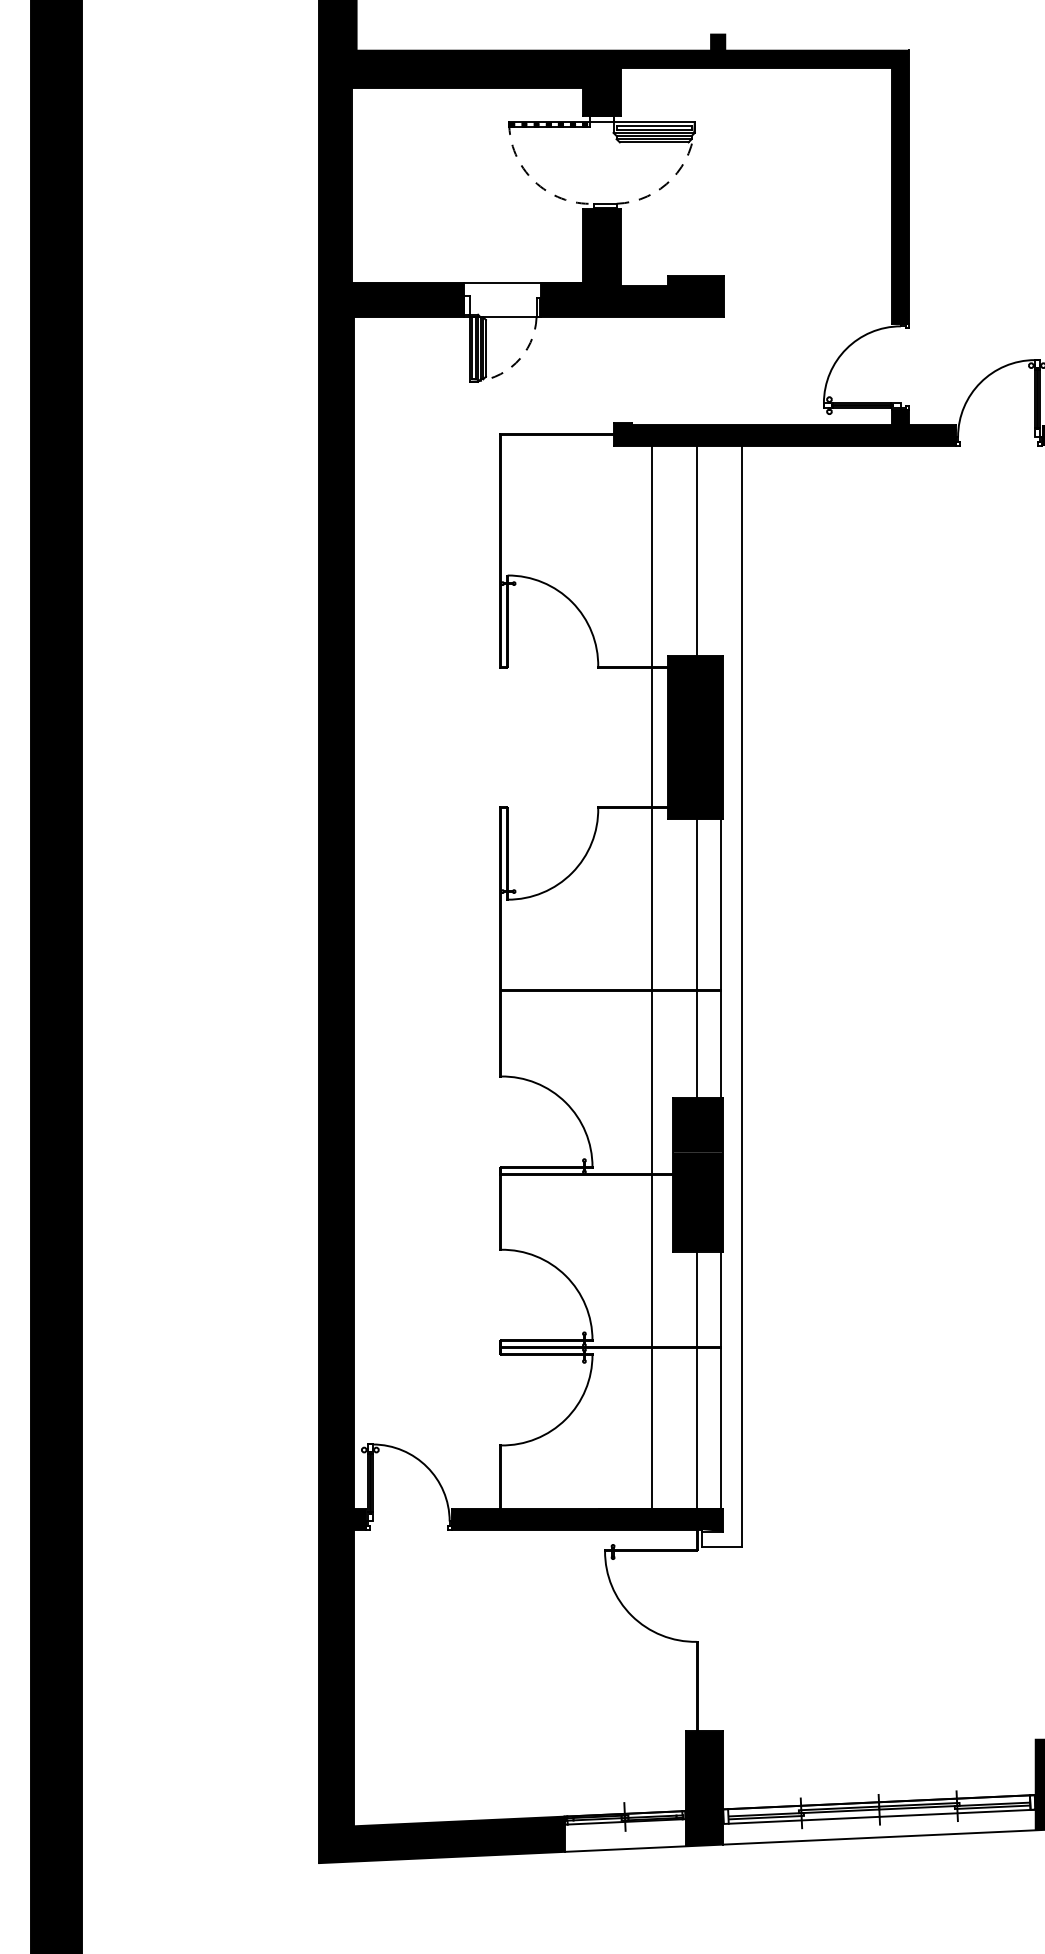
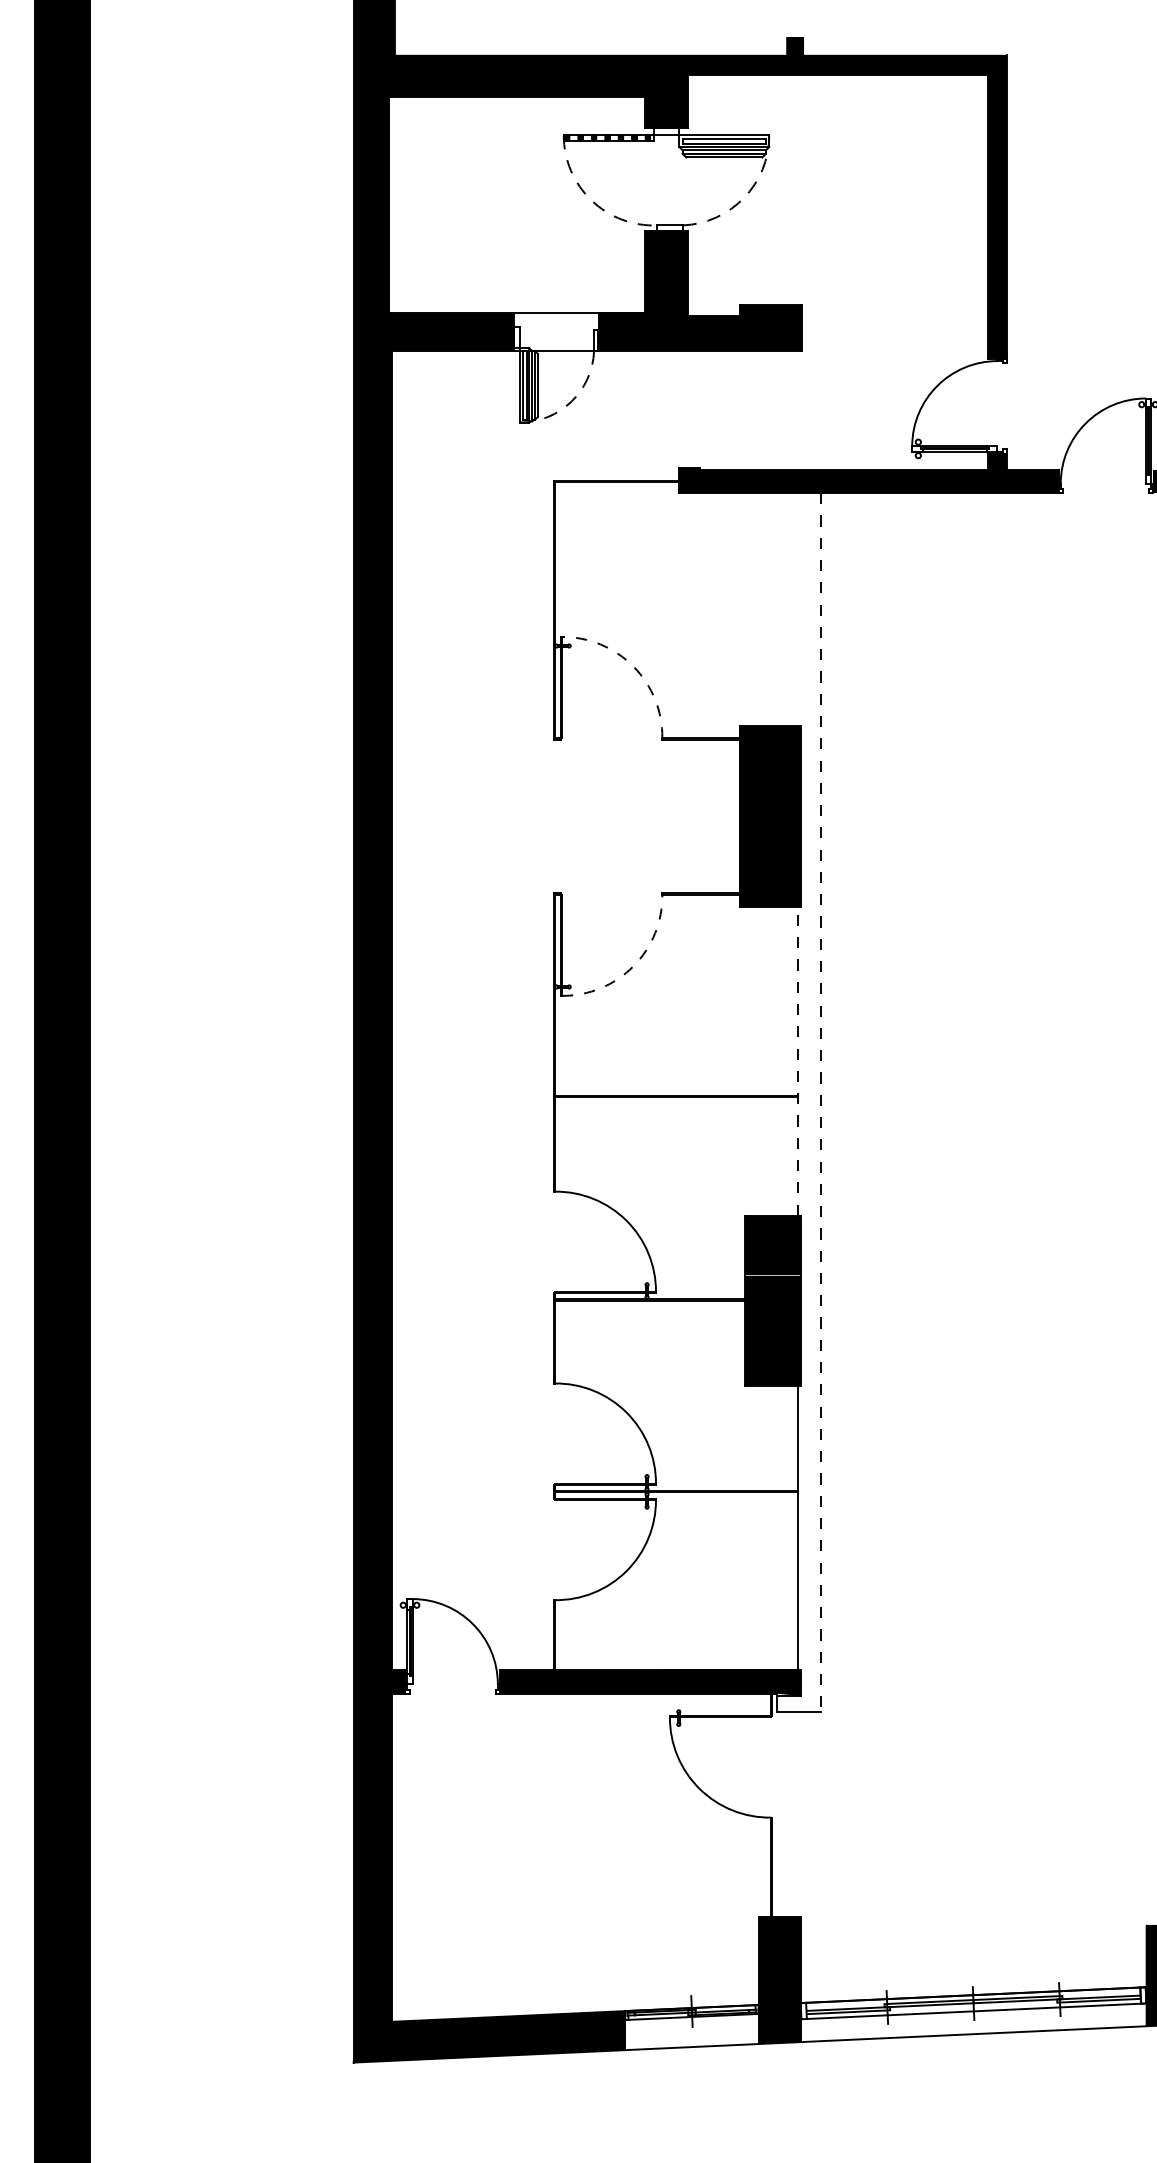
line: (696, 550) -> (771, 609), removed
arc: (572, 602) -> (633, 666), solid -> dashed
arc: (572, 873) -> (633, 966), solid -> dashed
line: (696, 958) -> (771, 1061), removed
line: (721, 958) -> (798, 1060), solid -> dashed
line: (651, 977) -> (721, 1081), removed
line: (741, 995) -> (821, 1102), solid -> dashed
line: (696, 1379) -> (771, 1527), removed

